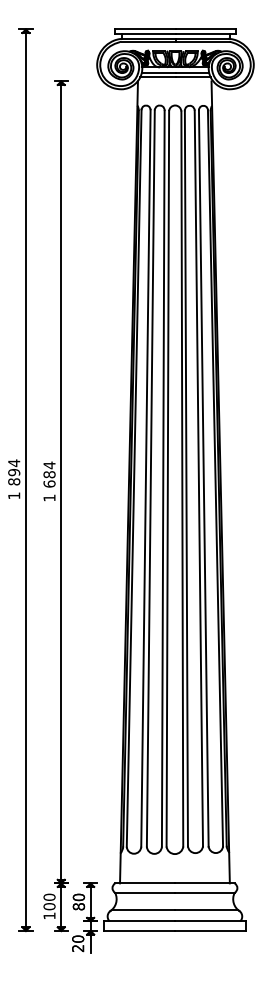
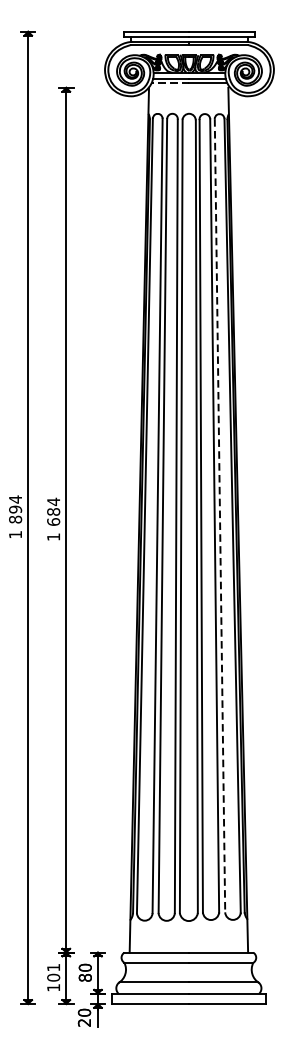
line: (157, 77) -> (170, 83), solid -> dashed
line: (203, 479) -> (219, 517), solid -> dashed
text: (49, 896) -> (53, 966), 100 -> 101

